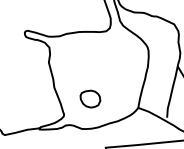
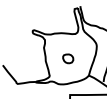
part: (90, 98) -> (68, 58), moved

